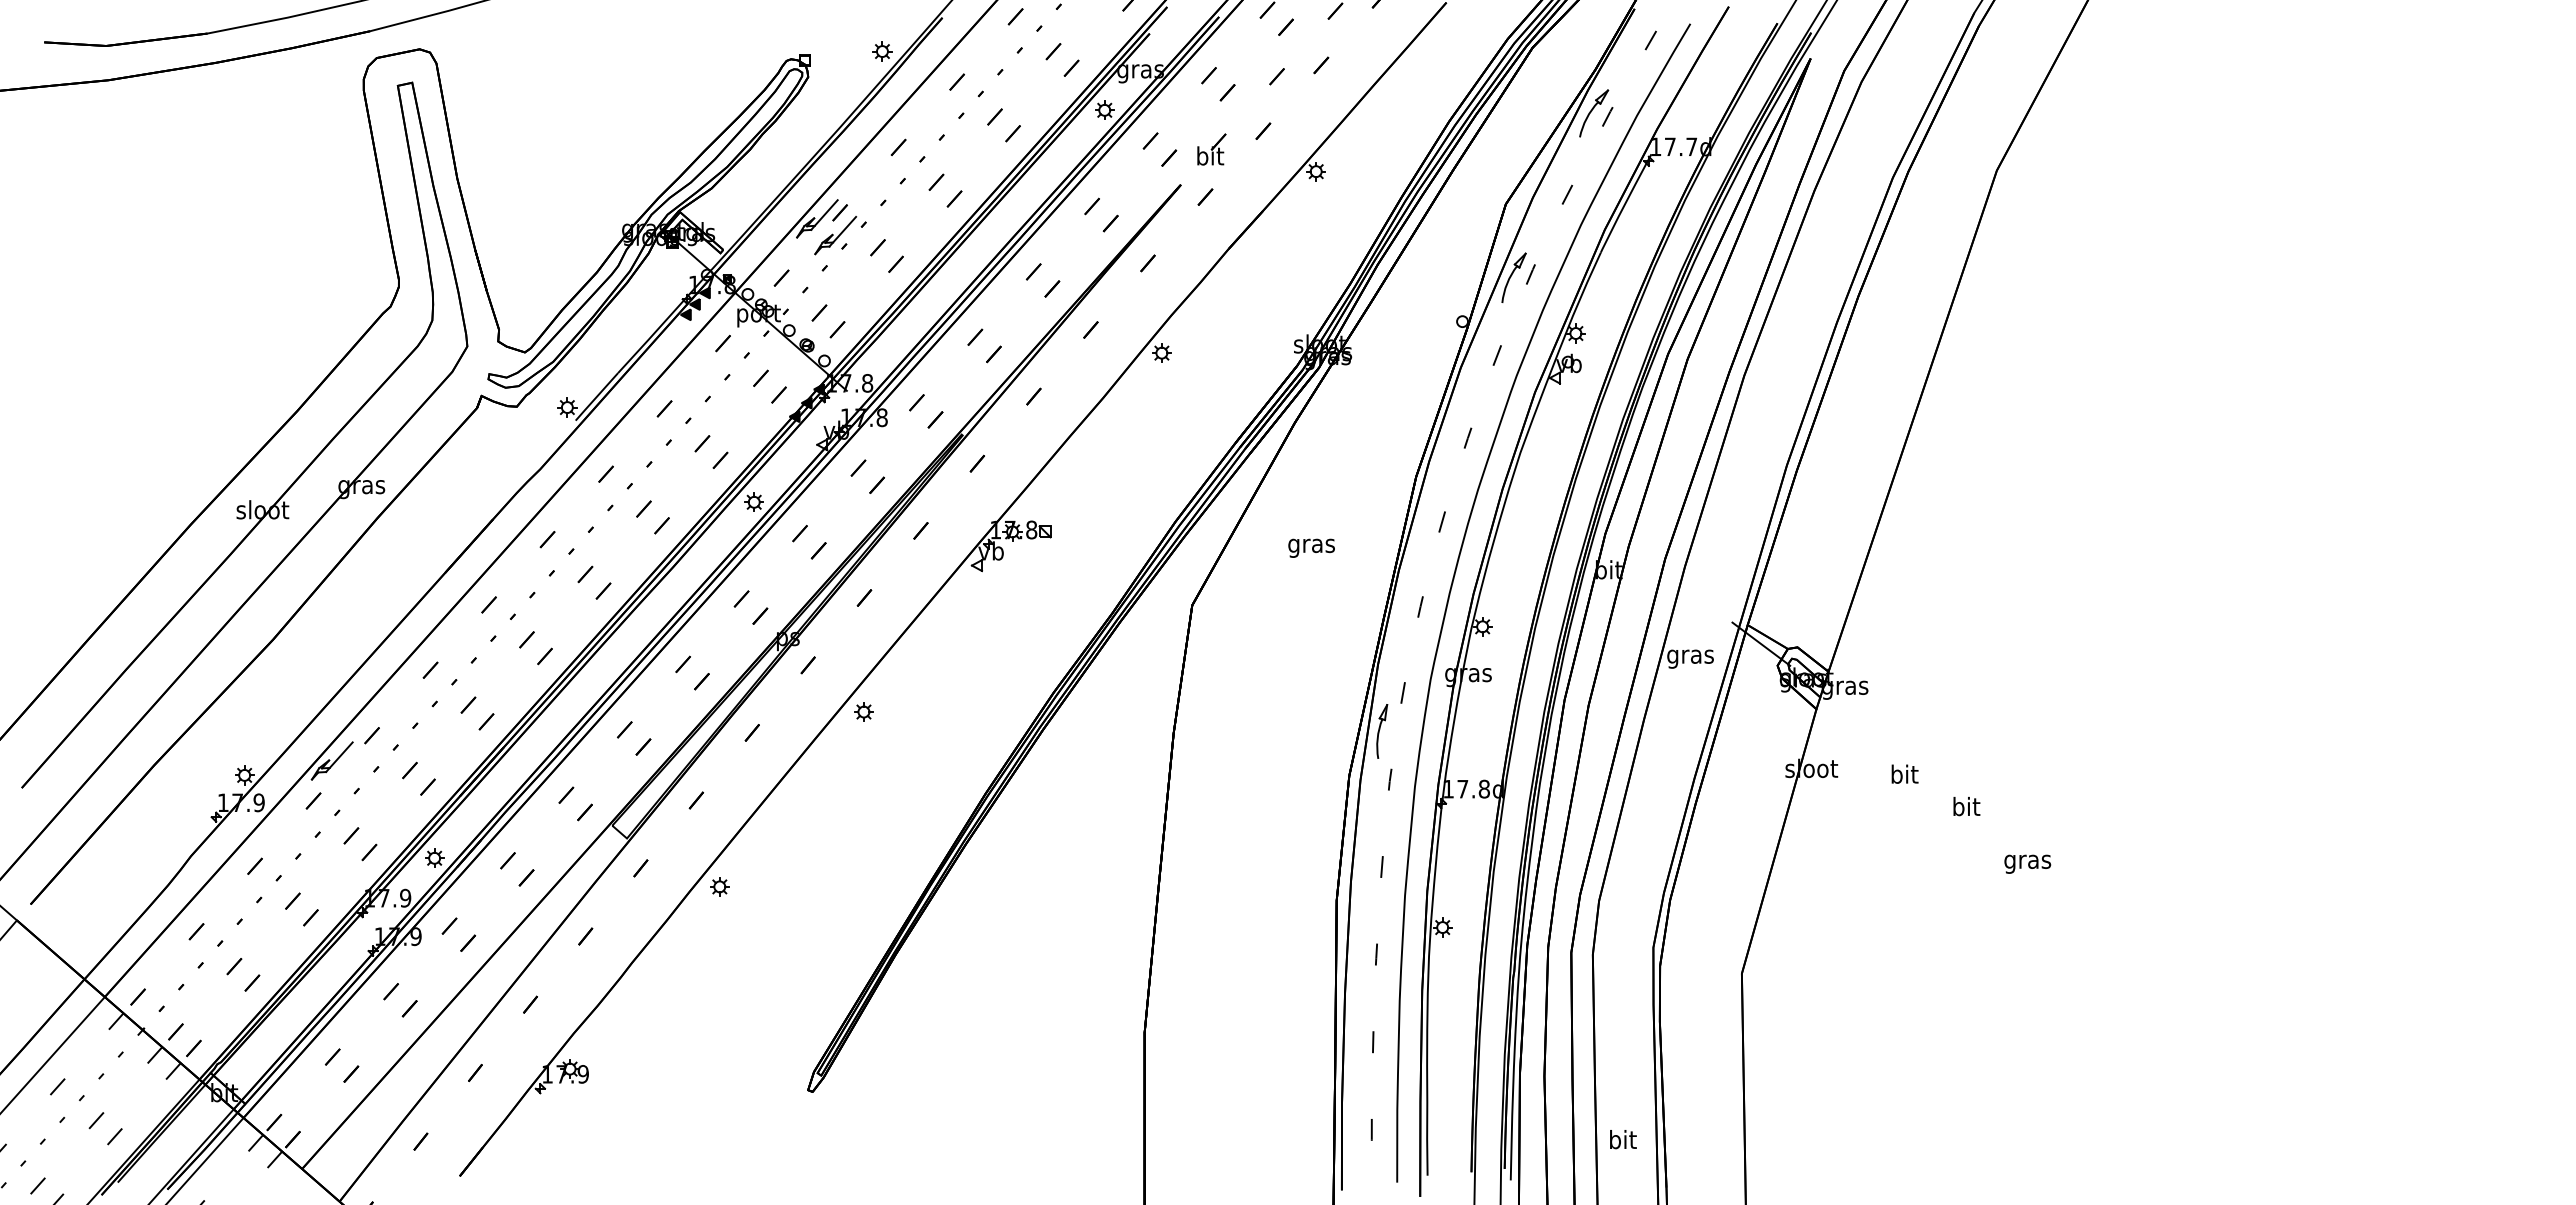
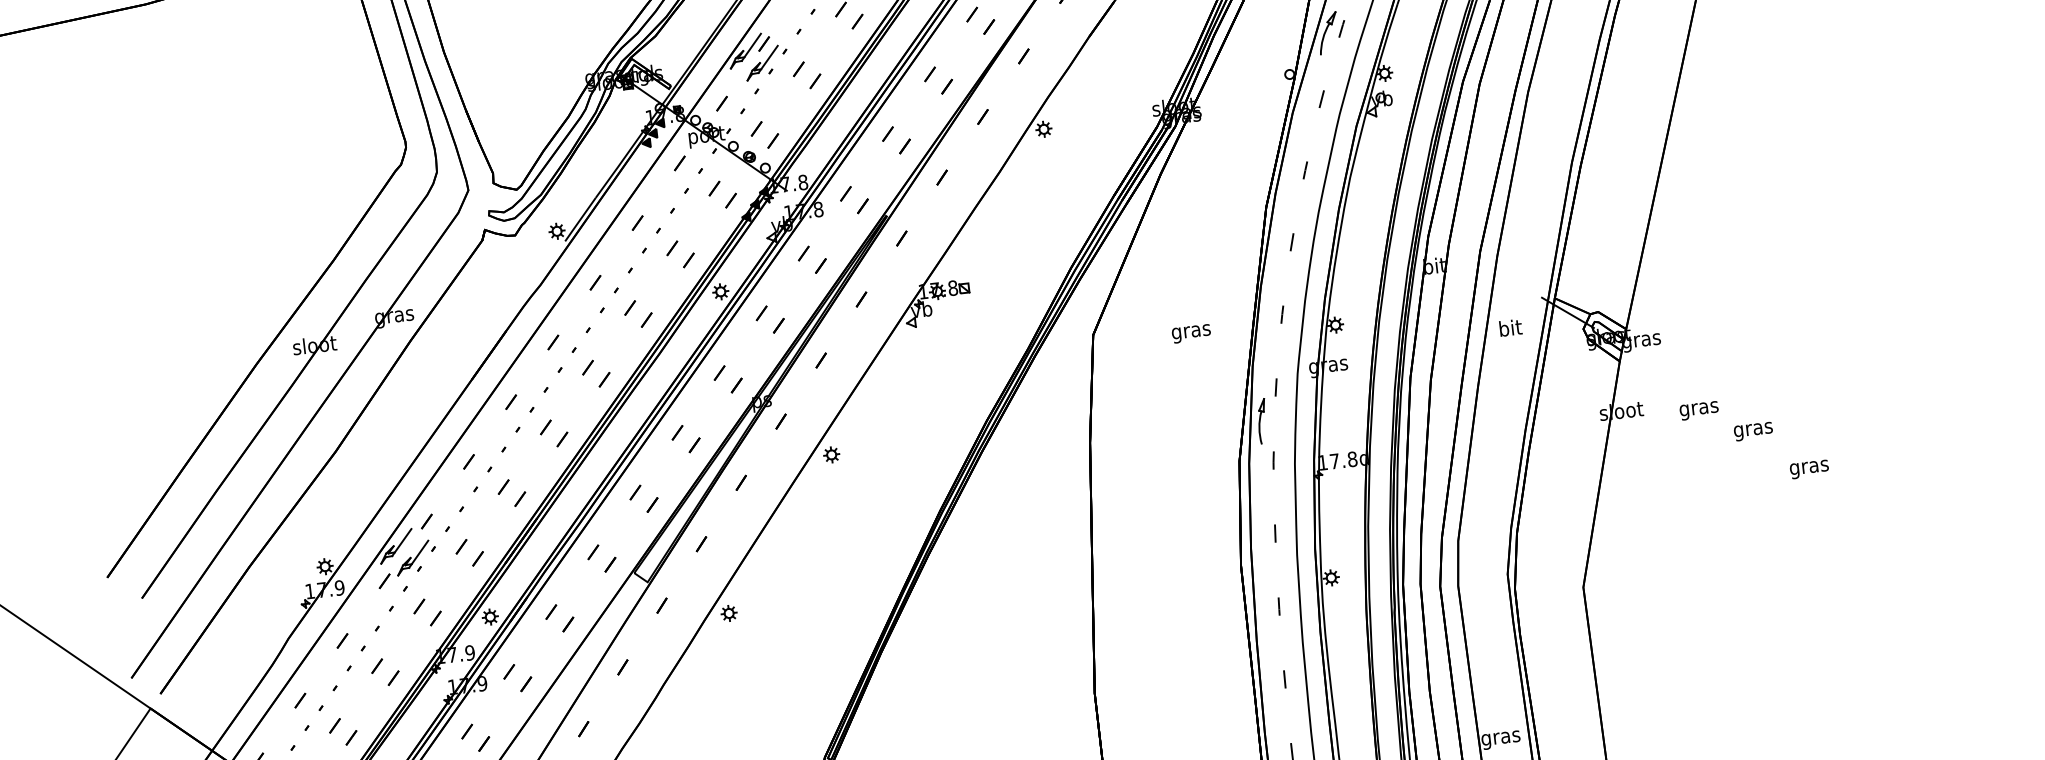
text: (1311, 547) -> (1191, 333), moved
text: (1690, 656) -> (1510, 329), gras -> bit
text: (1904, 776) -> (1699, 408), bit -> gras
part: (350, 777) -> (412, 558), added
text: (1965, 808) -> (1752, 429), bit -> gras
text: (1622, 1142) -> (1500, 738), bit -> gras

